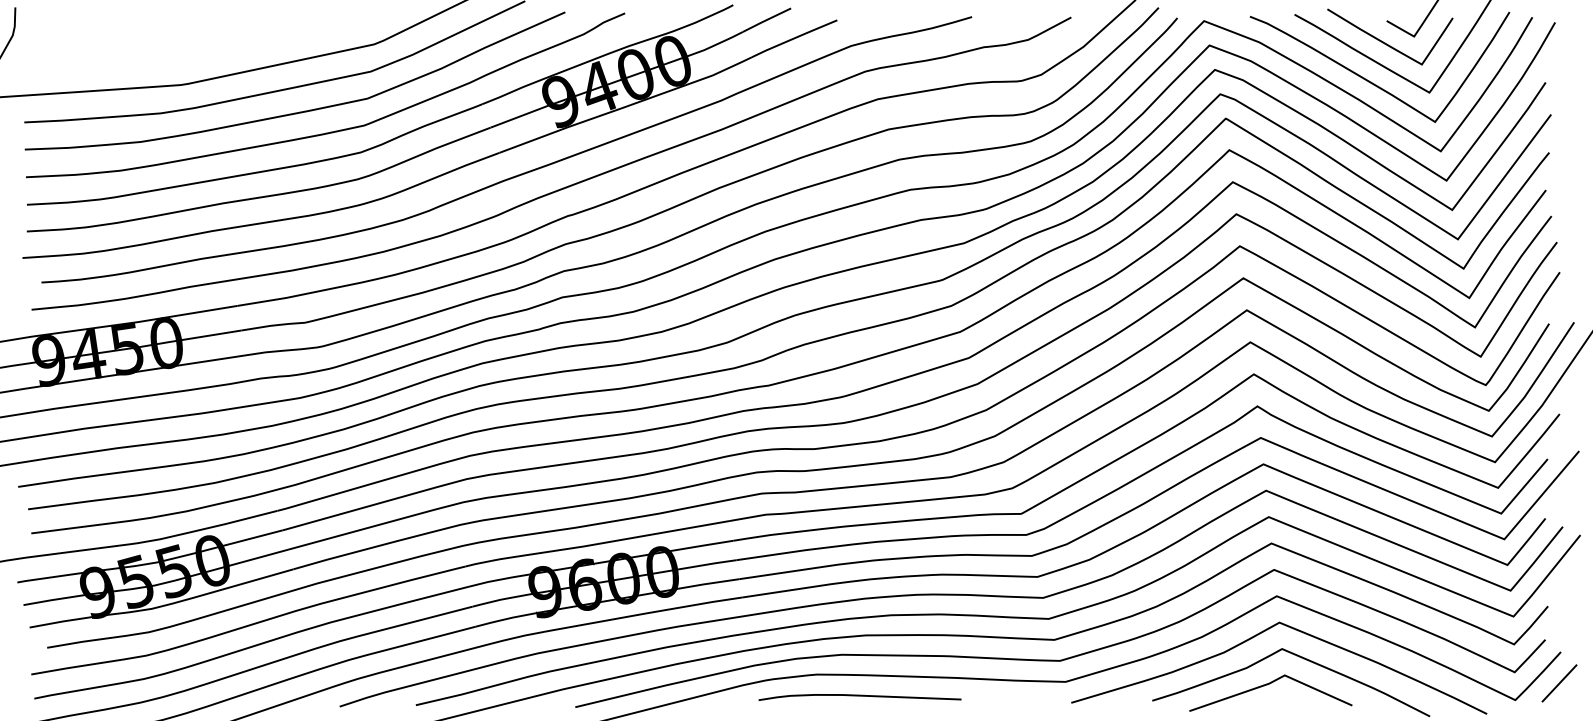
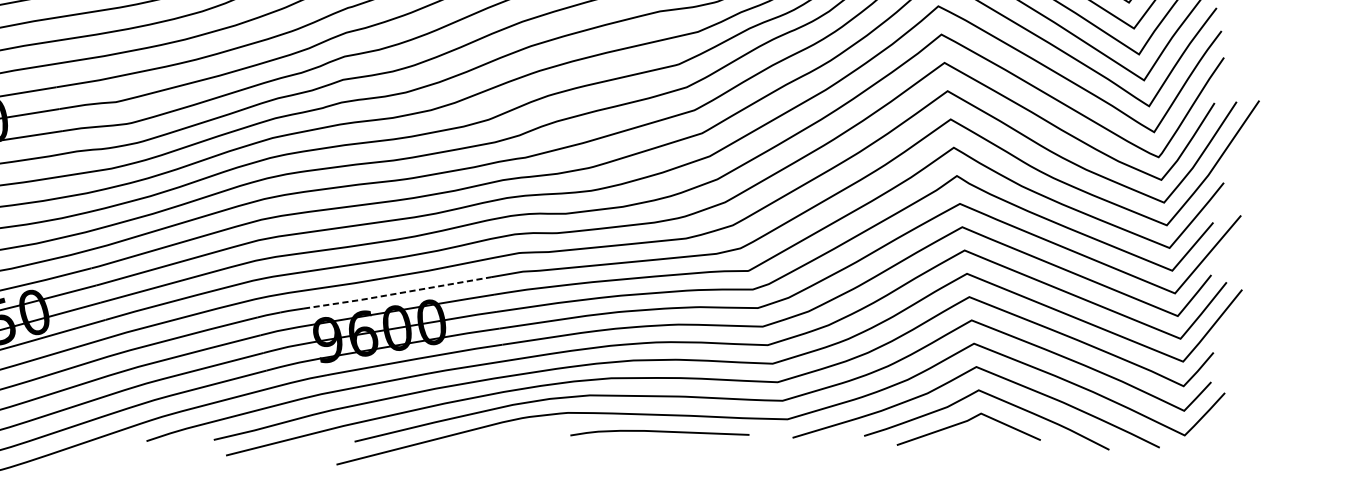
line: (622, 539) -> (396, 293), solid -> dashed
line: (1559, 683) -> (1223, 420), removed
curve: (859, 696) -> (659, 432), moved

